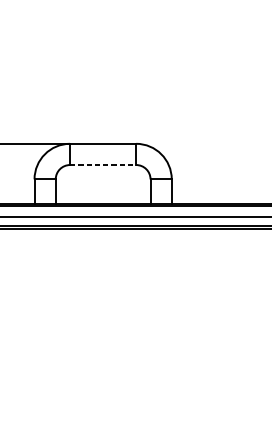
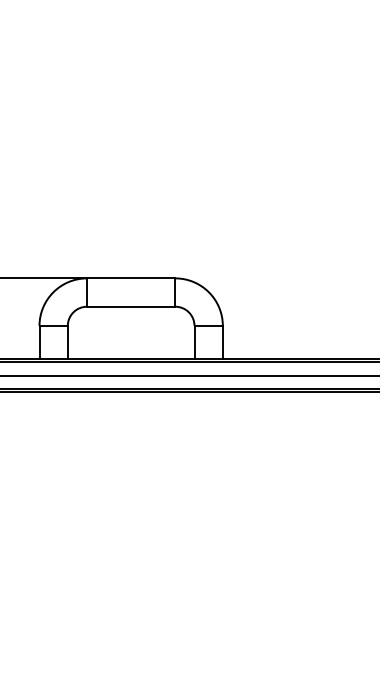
line: (103, 164) -> (131, 306), dashed -> solid

